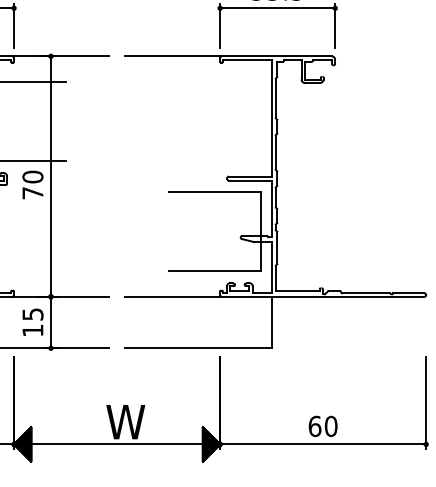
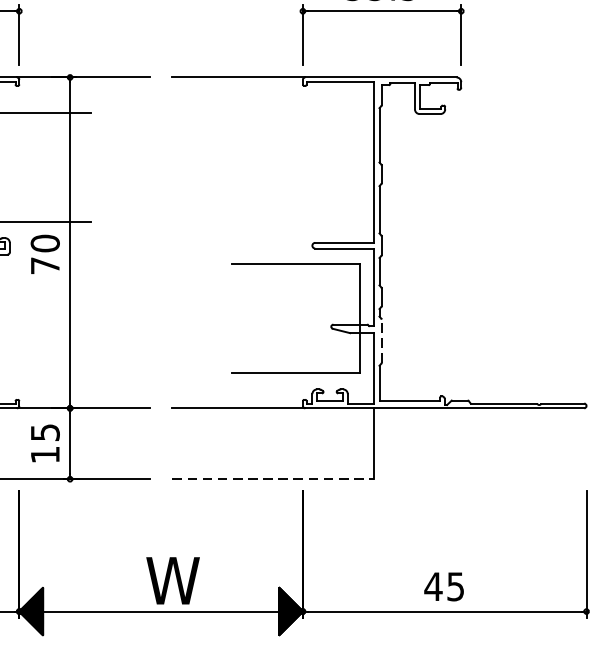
line: (277, 248) -> (381, 341), solid -> dashed
line: (198, 348) -> (273, 479), solid -> dashed
text: (322, 426) -> (443, 586), 60 -> 45

